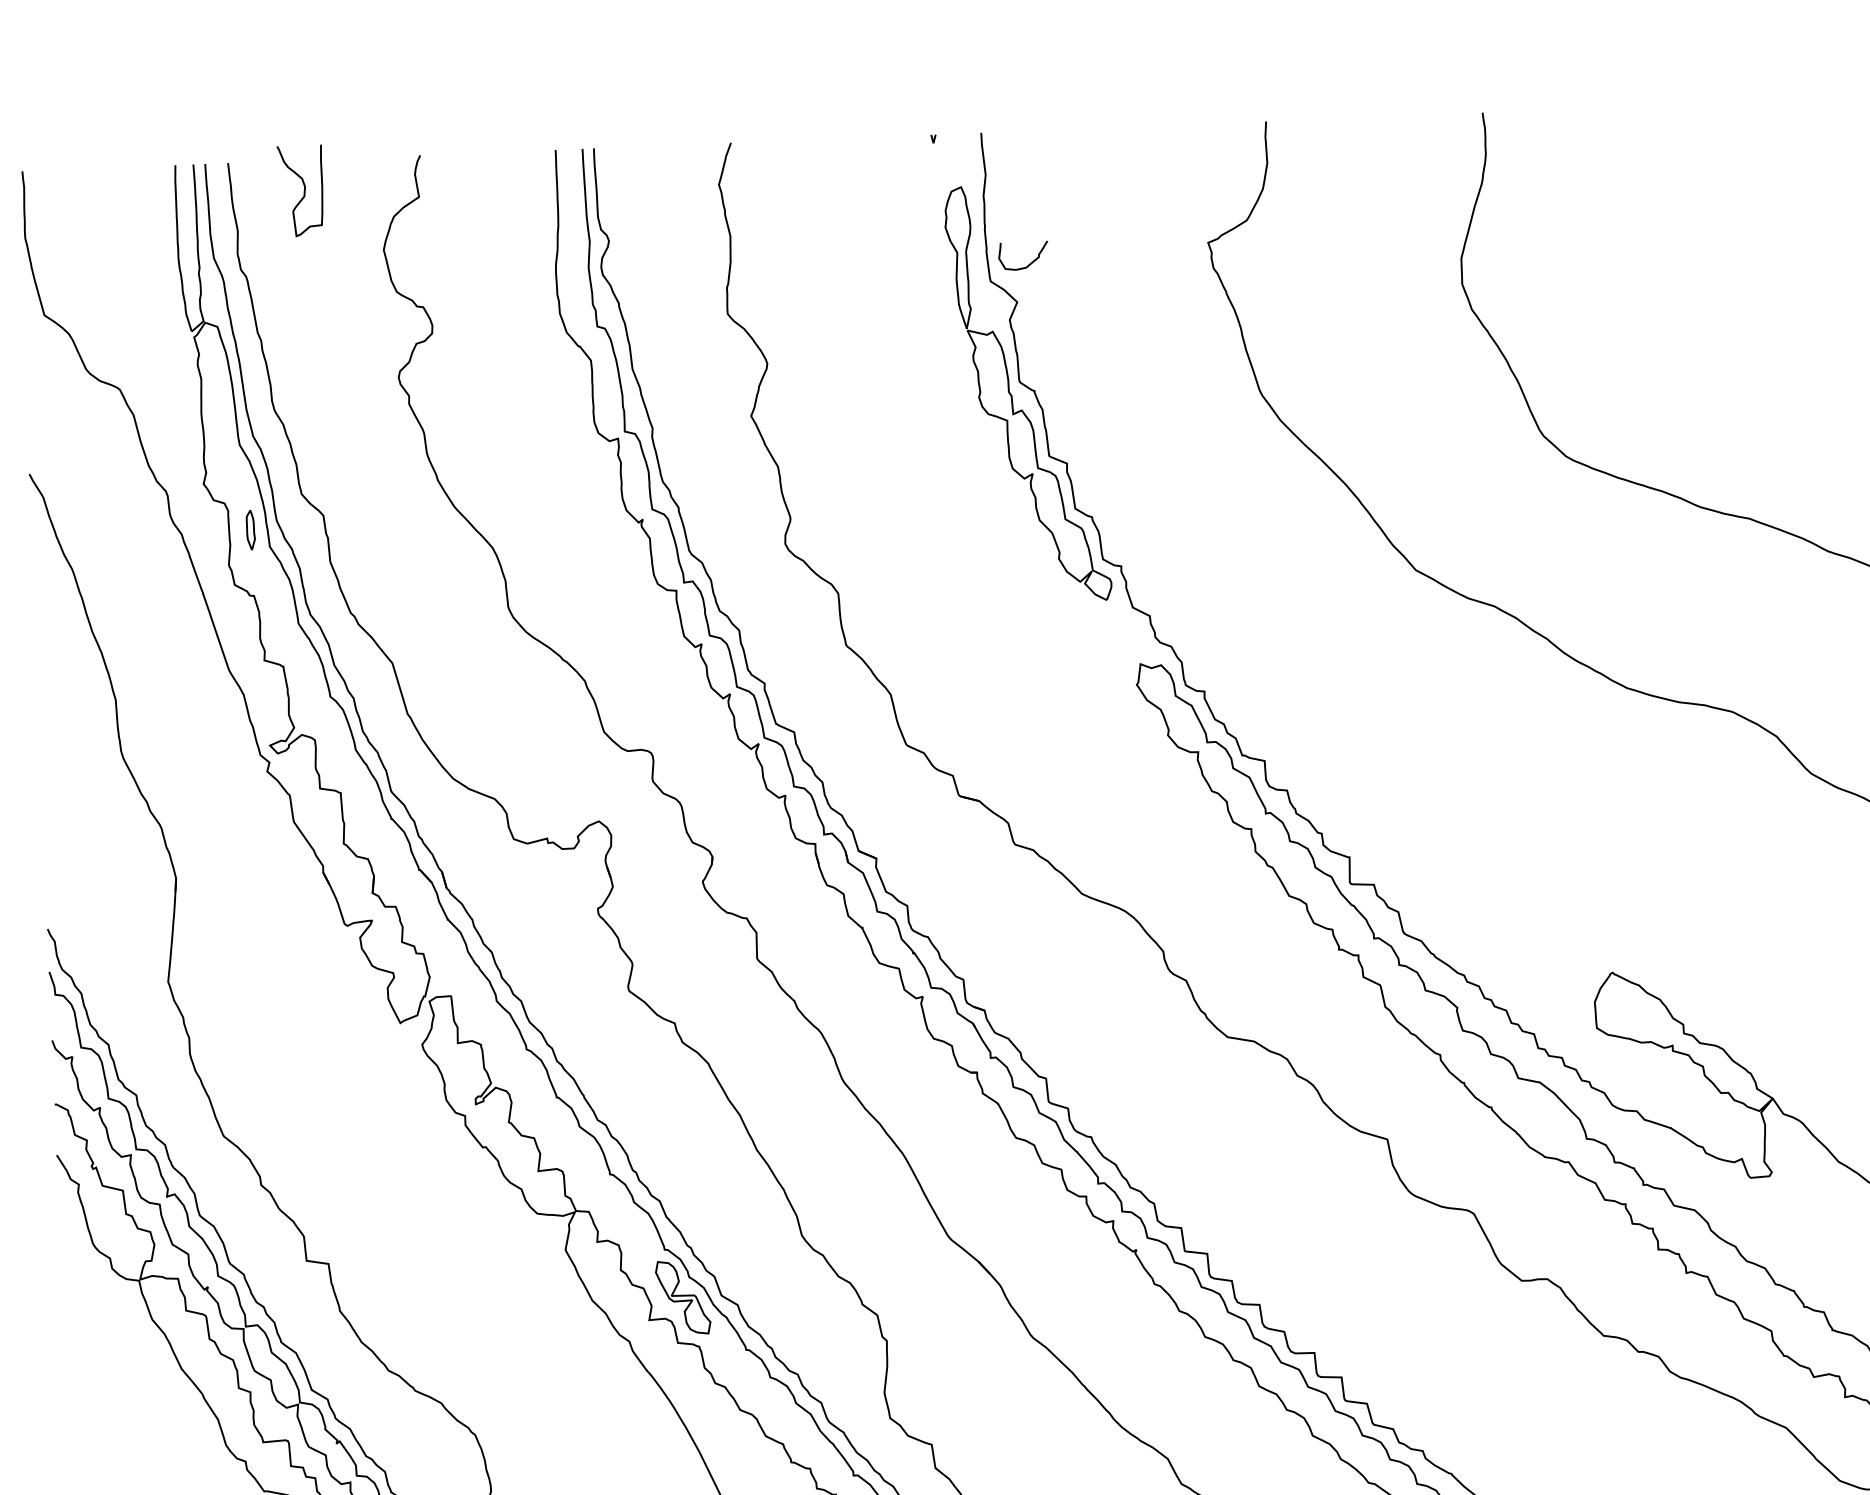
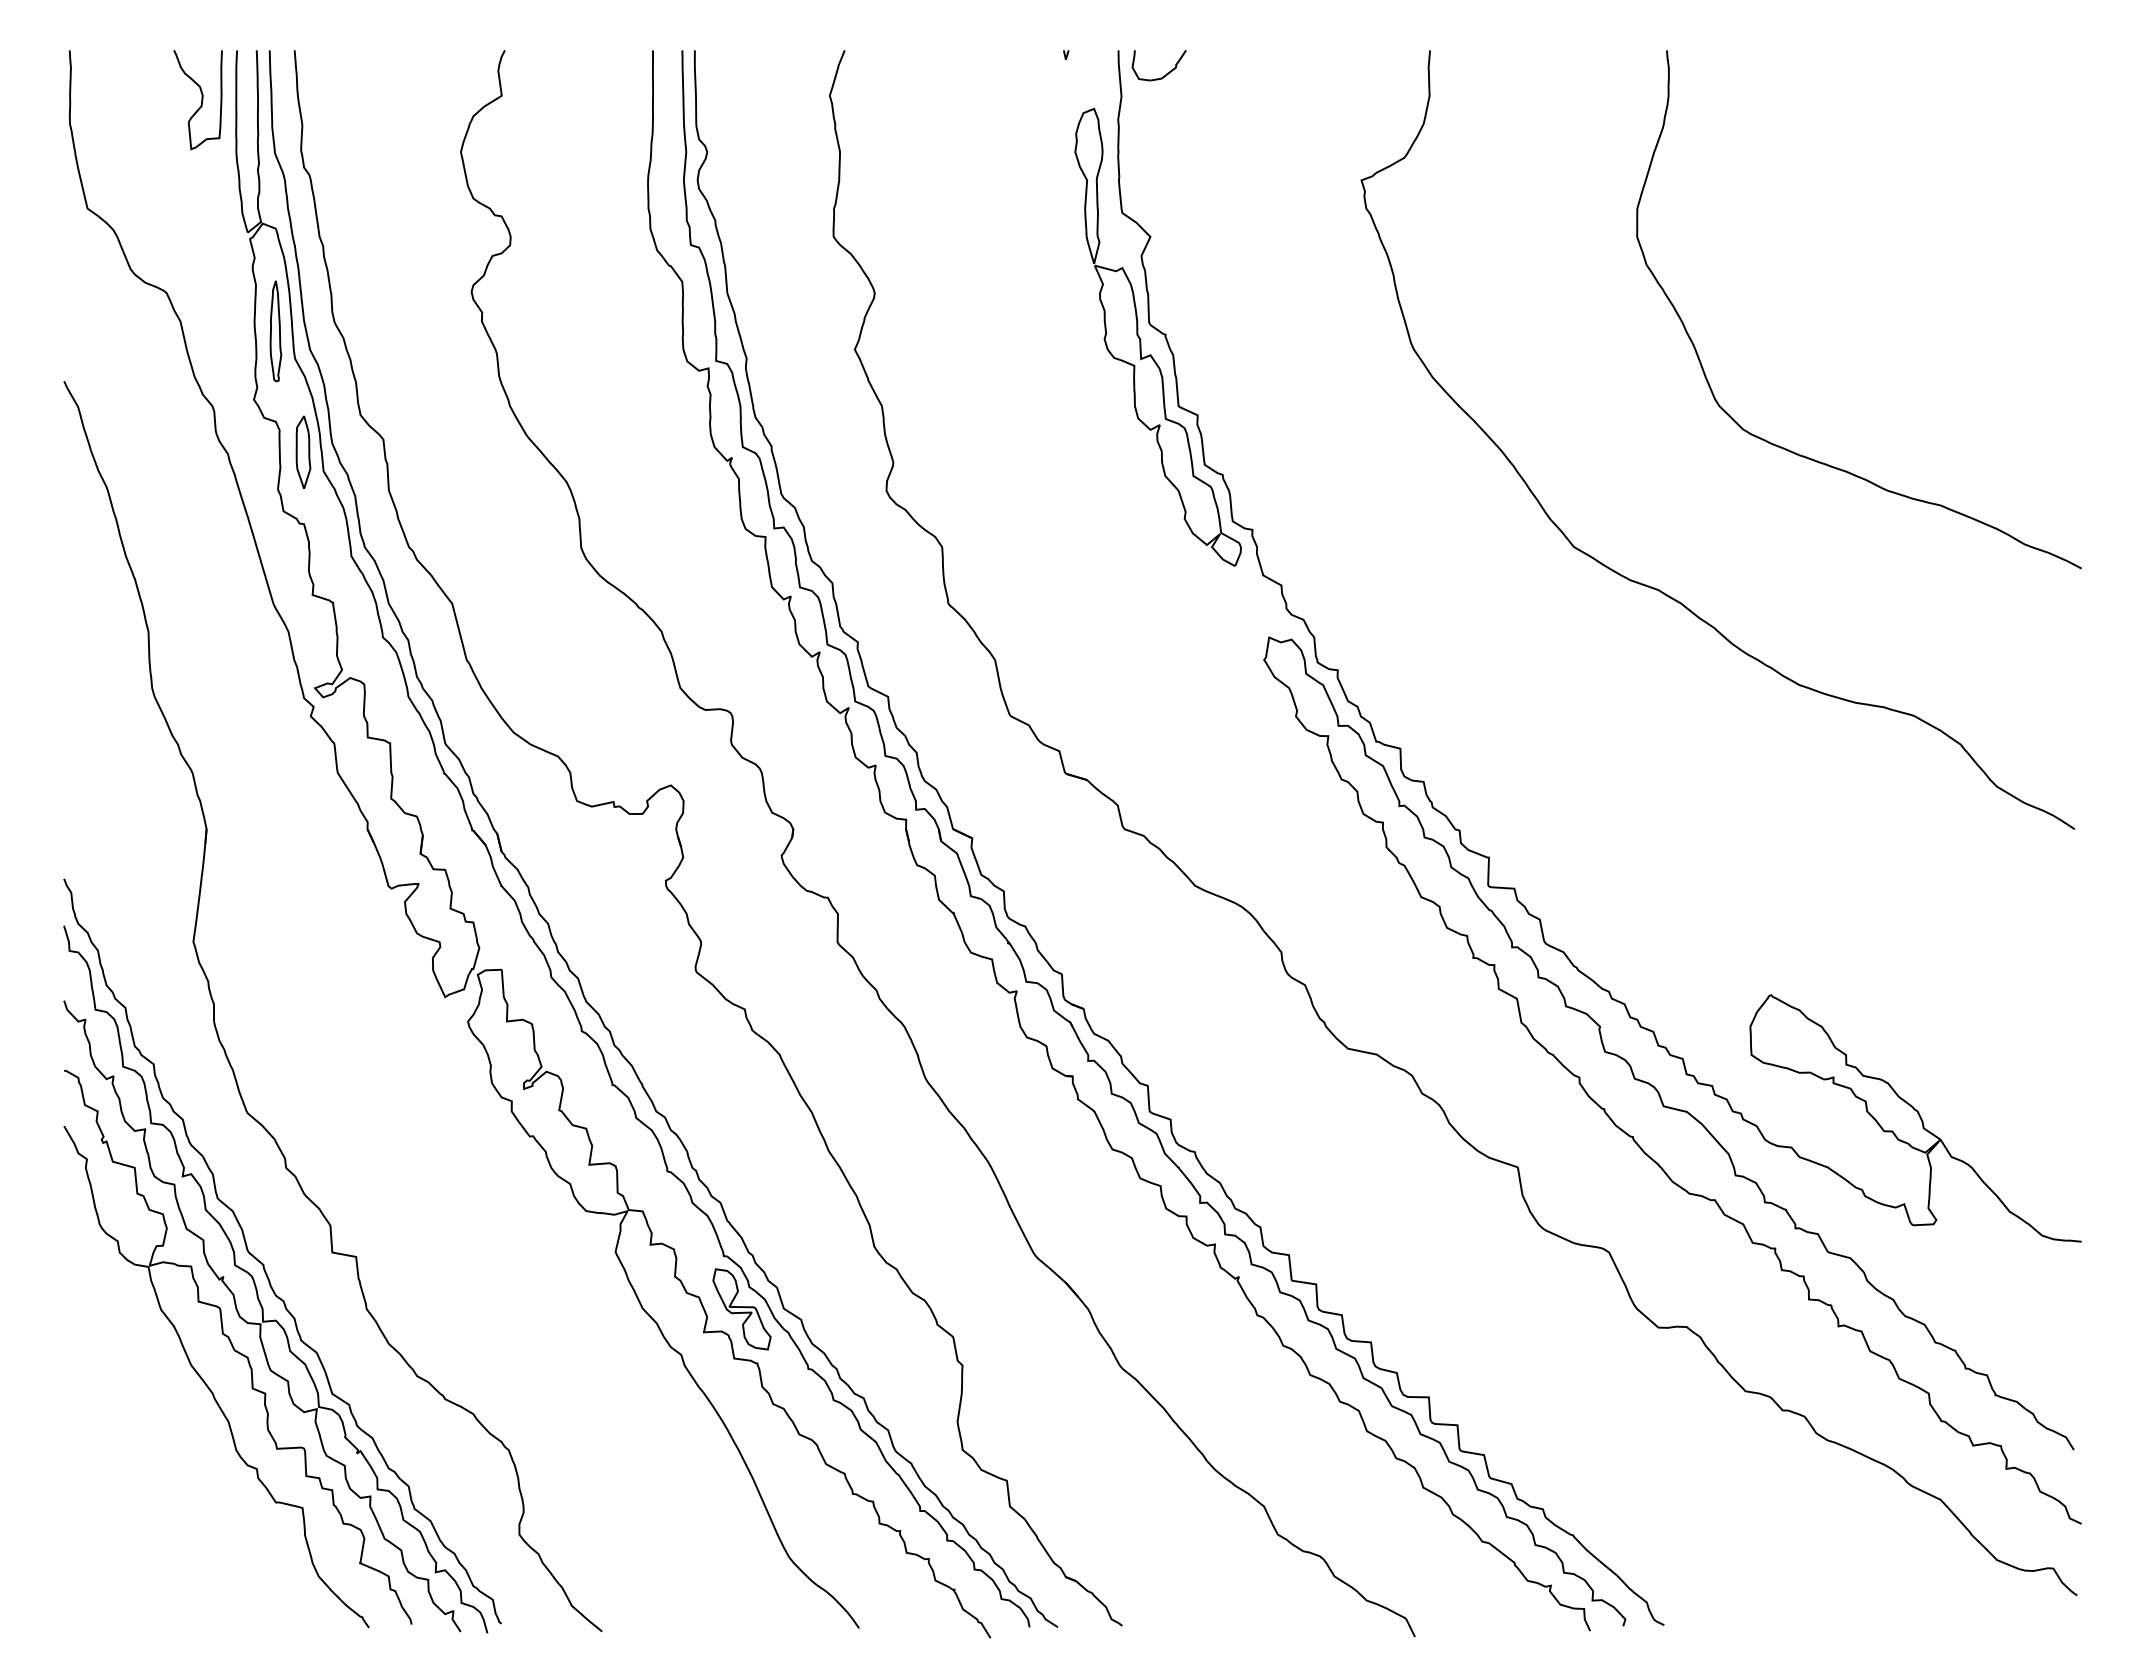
curve: (304, 191) -> (201, 100), moved
part: (1030, 262) -> (1166, 73), moved
part: (220, 420) -> (275, 331), added
part: (250, 529) -> (303, 451), size x1.67

